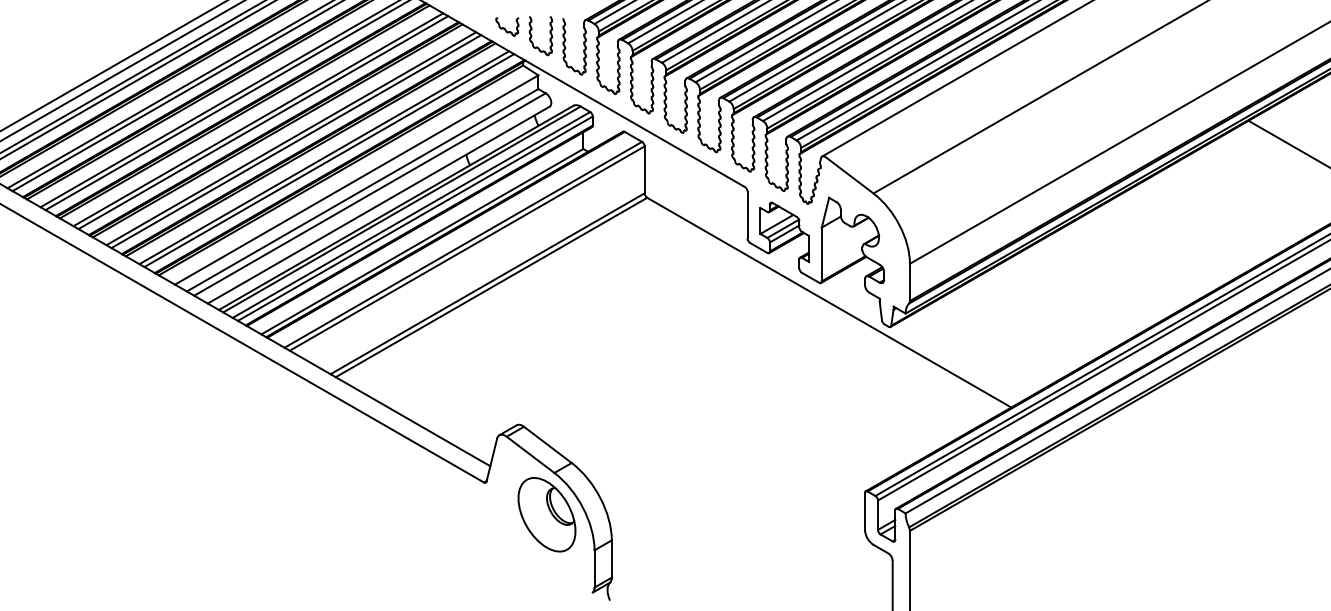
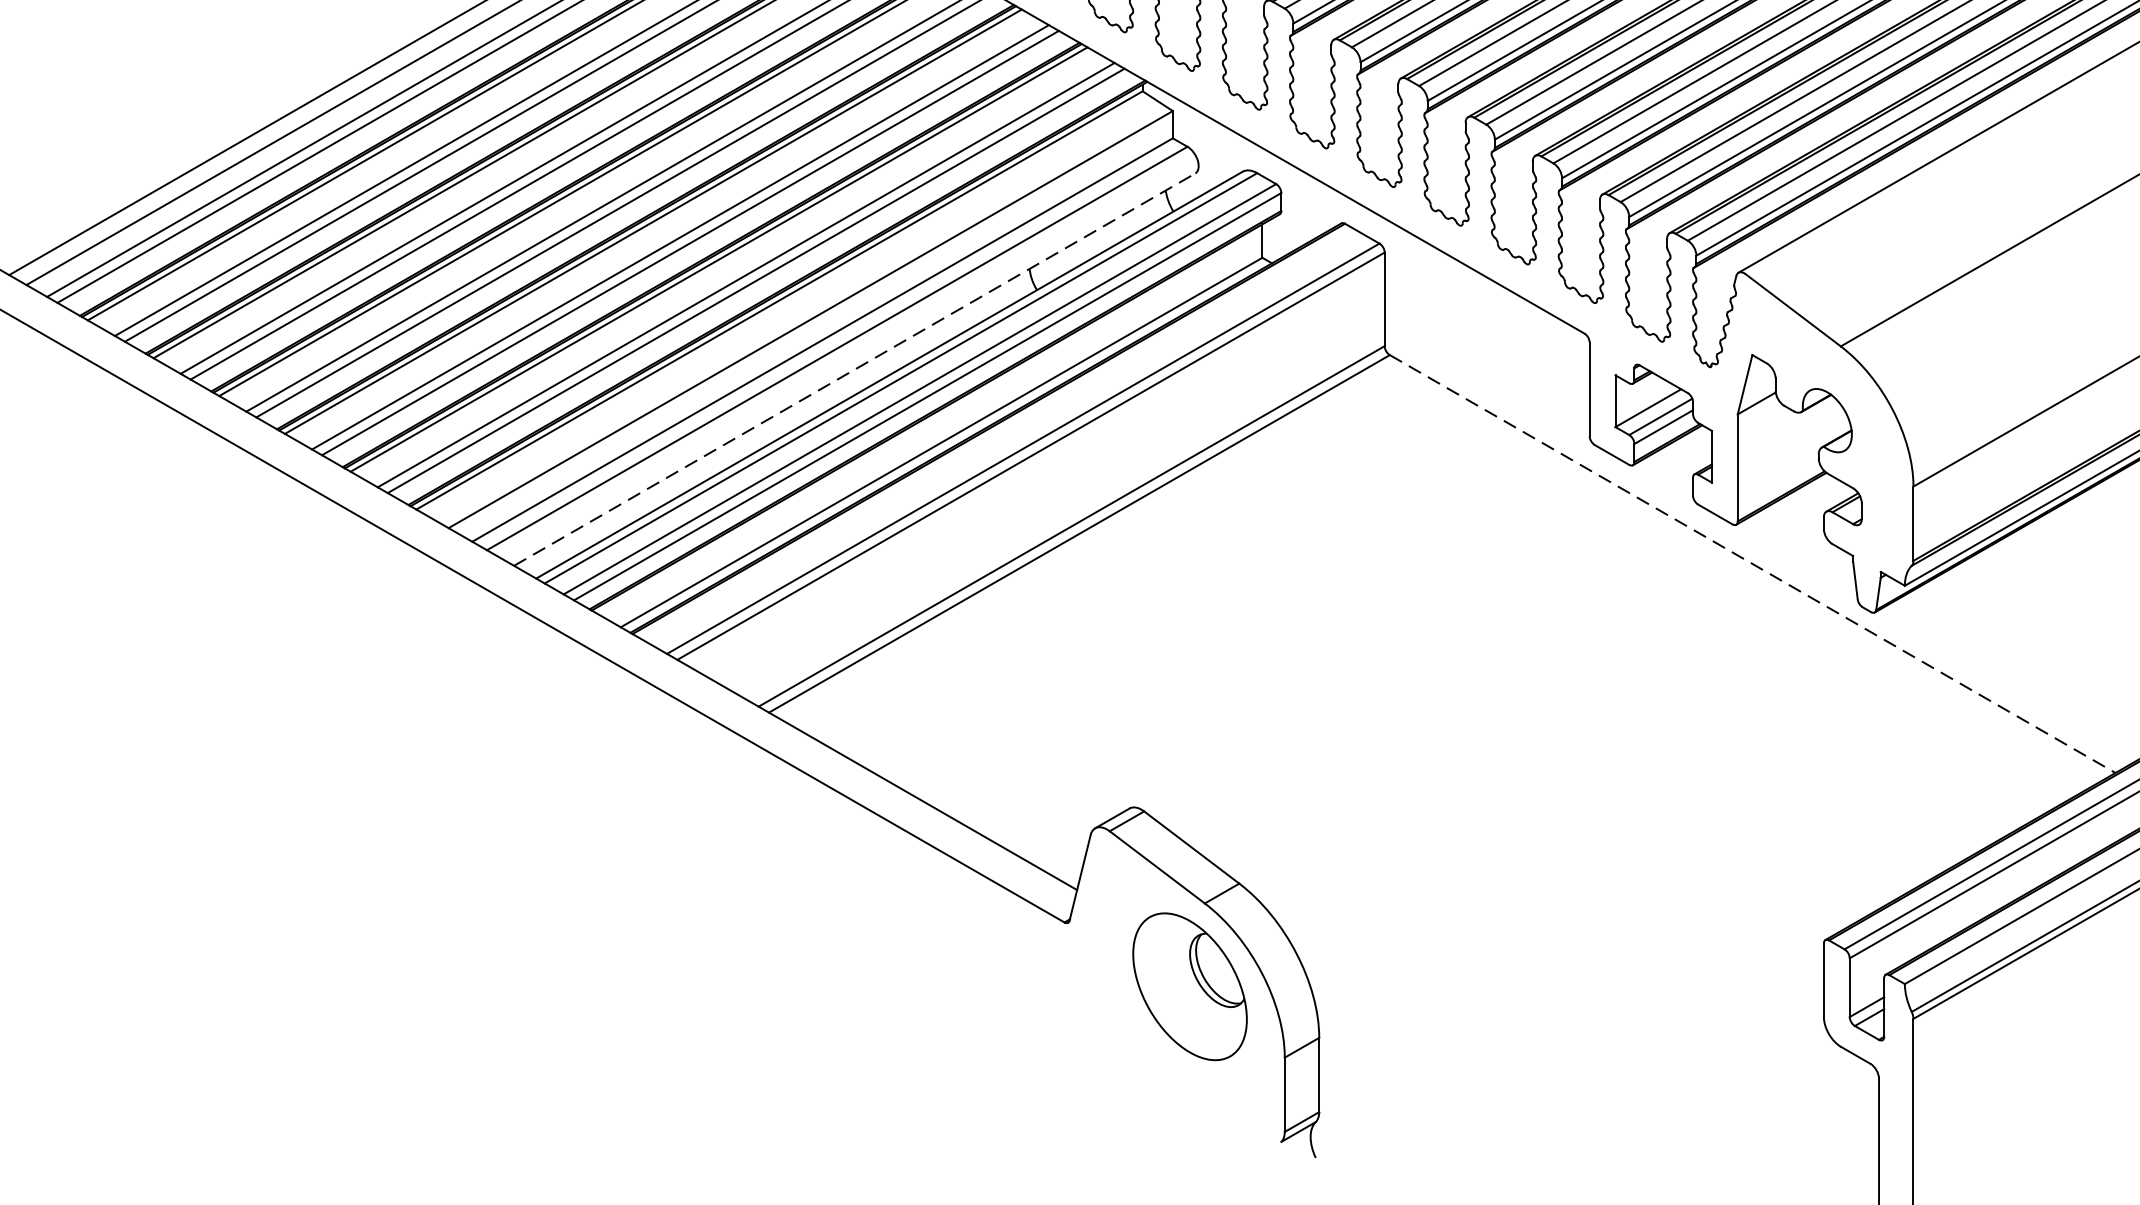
line: (379, 204) -> (856, 368), solid -> dashed
line: (829, 302) -> (1753, 563), solid -> dashed

